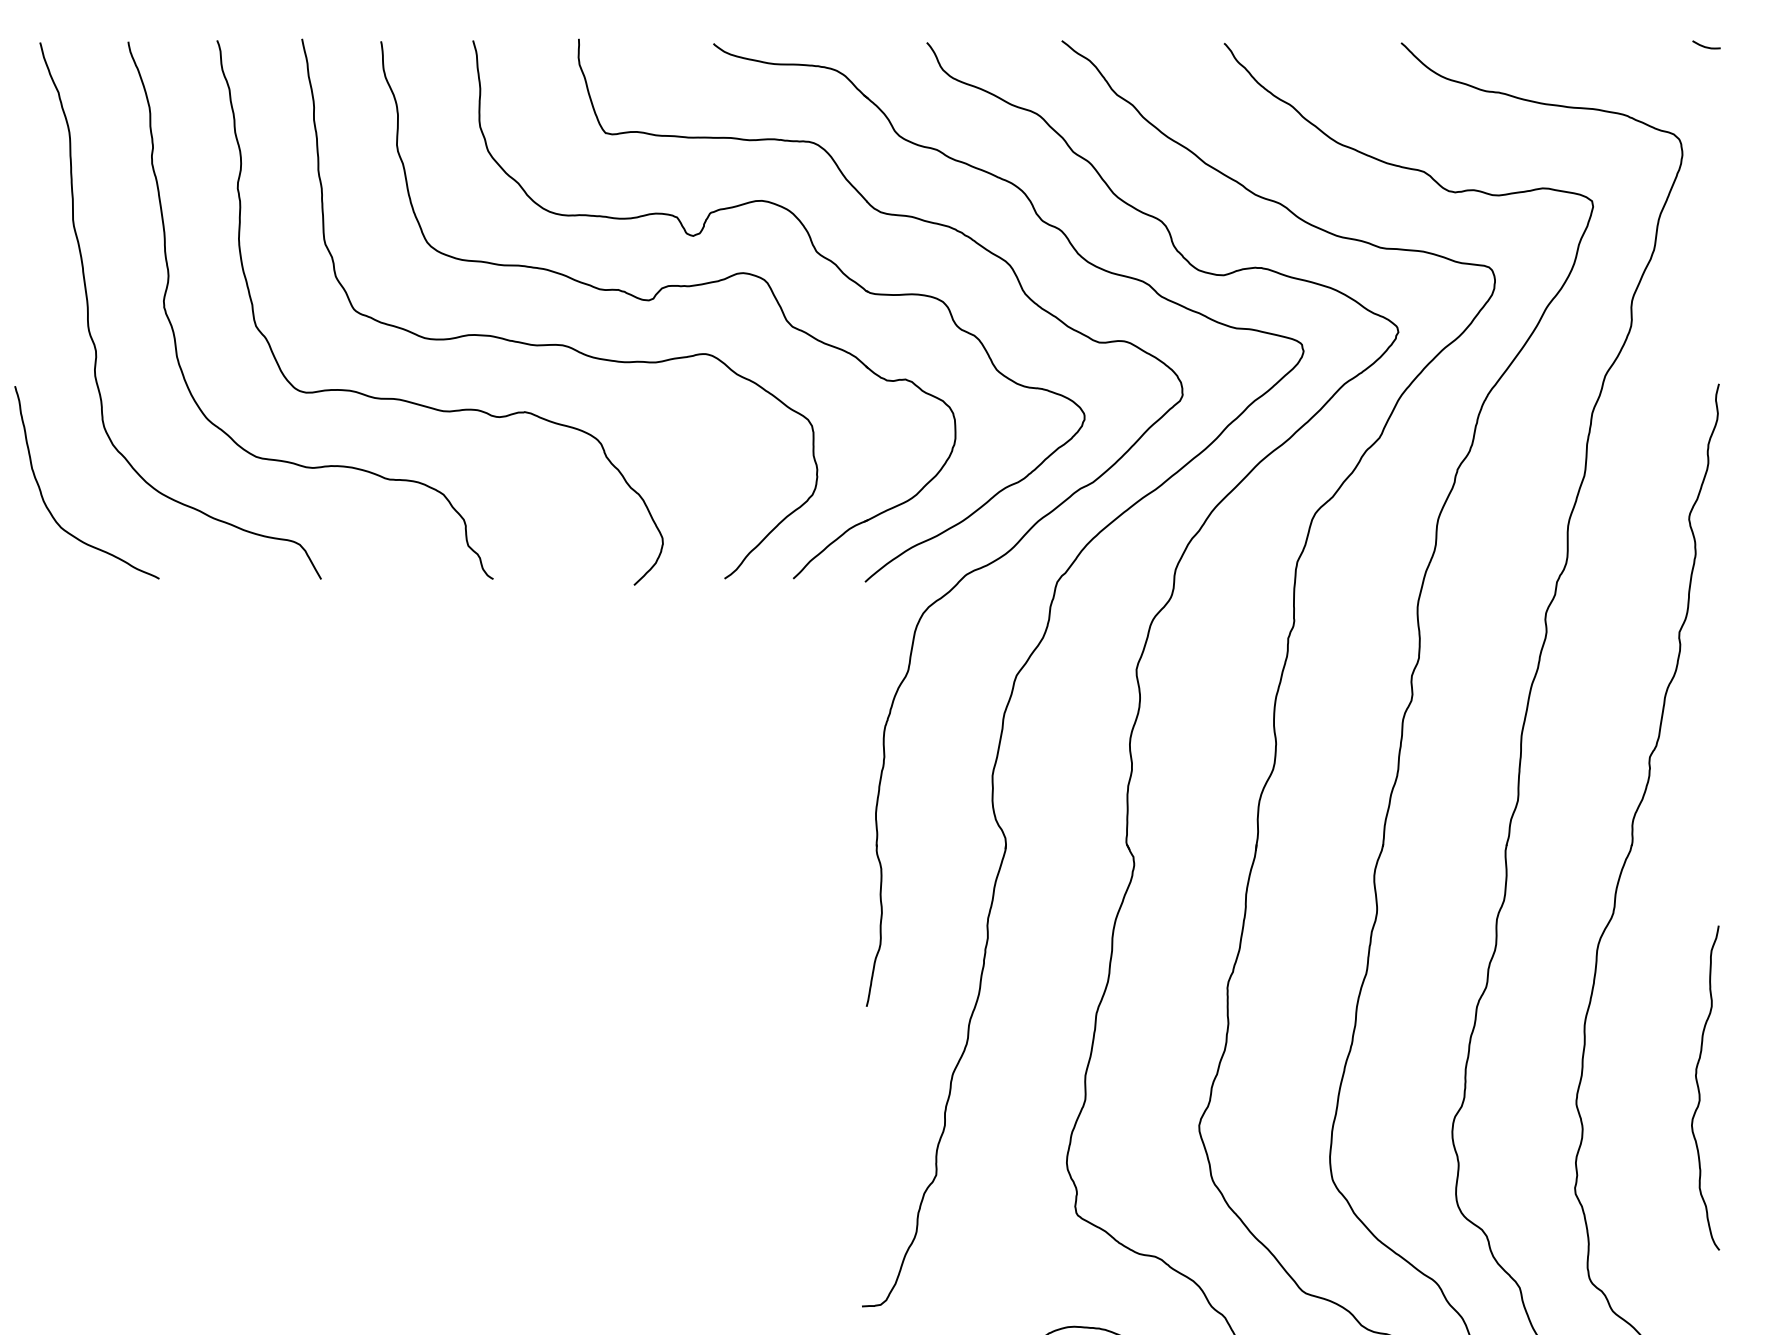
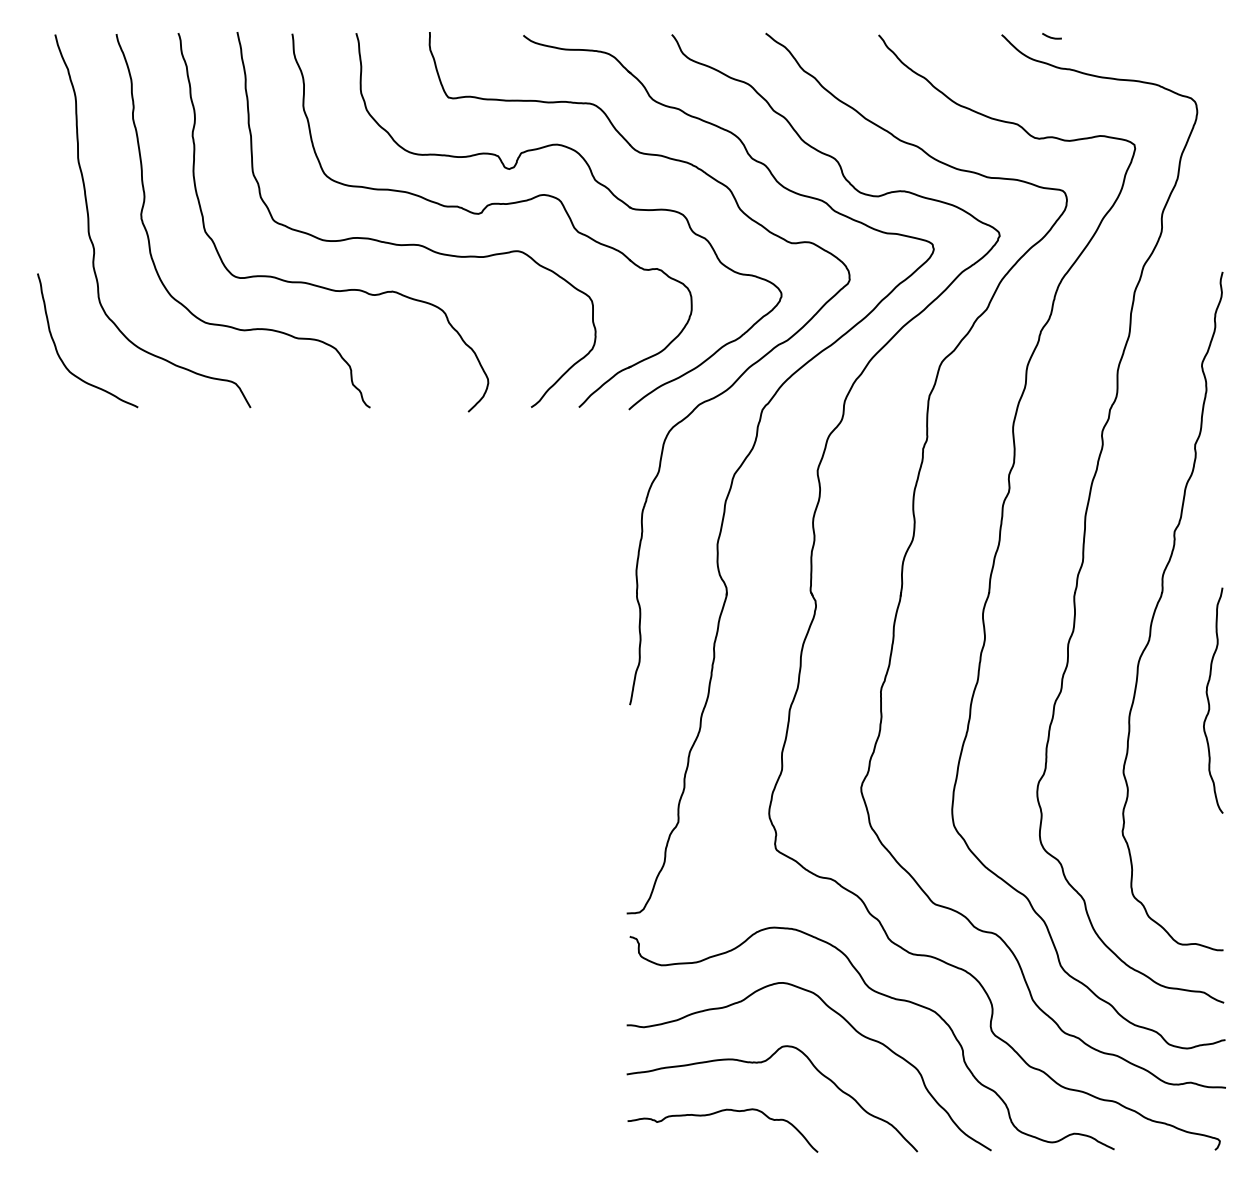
curve: (1705, 45) -> (1051, 36), moved
curve: (1700, 1087) -> (1209, 700), moved

